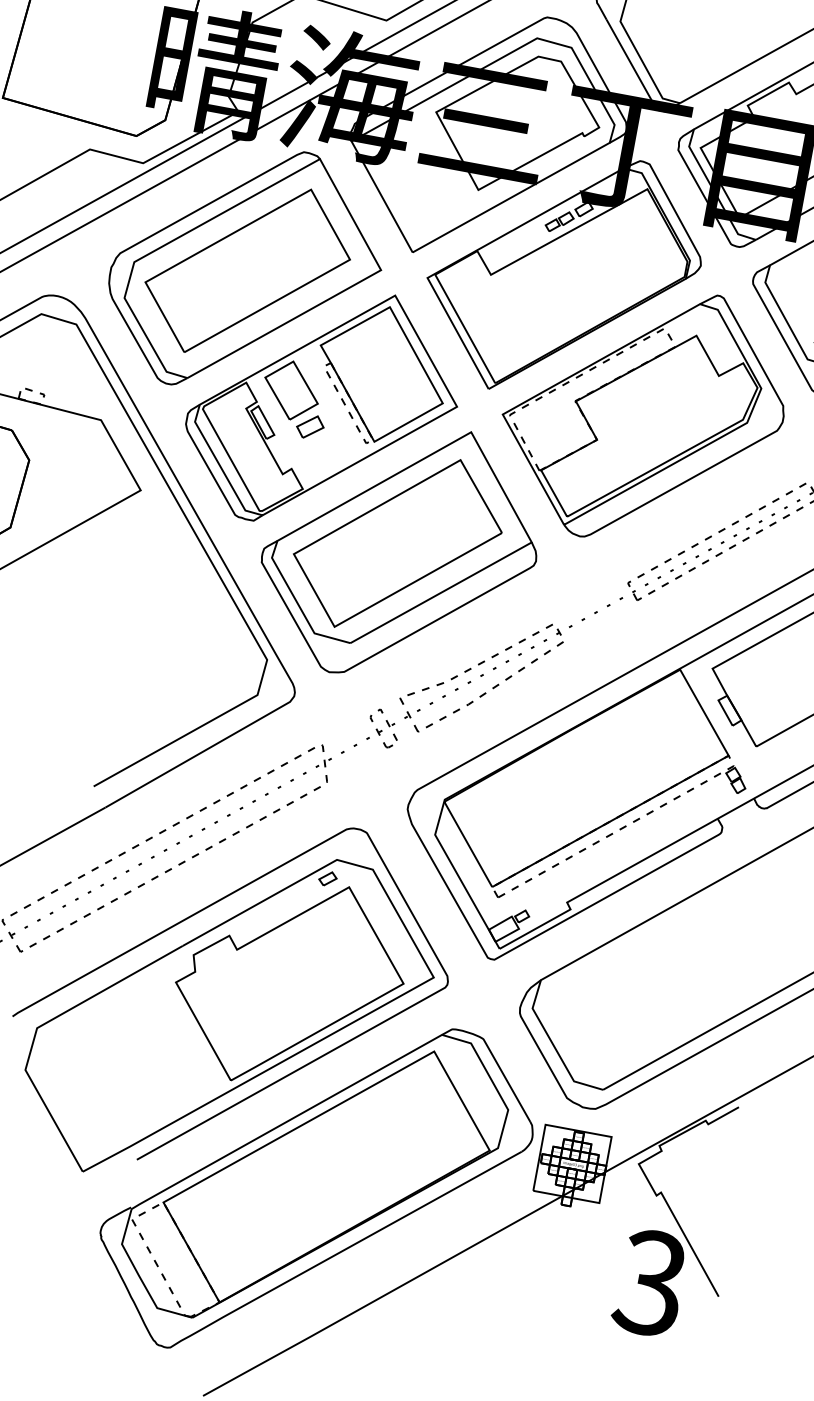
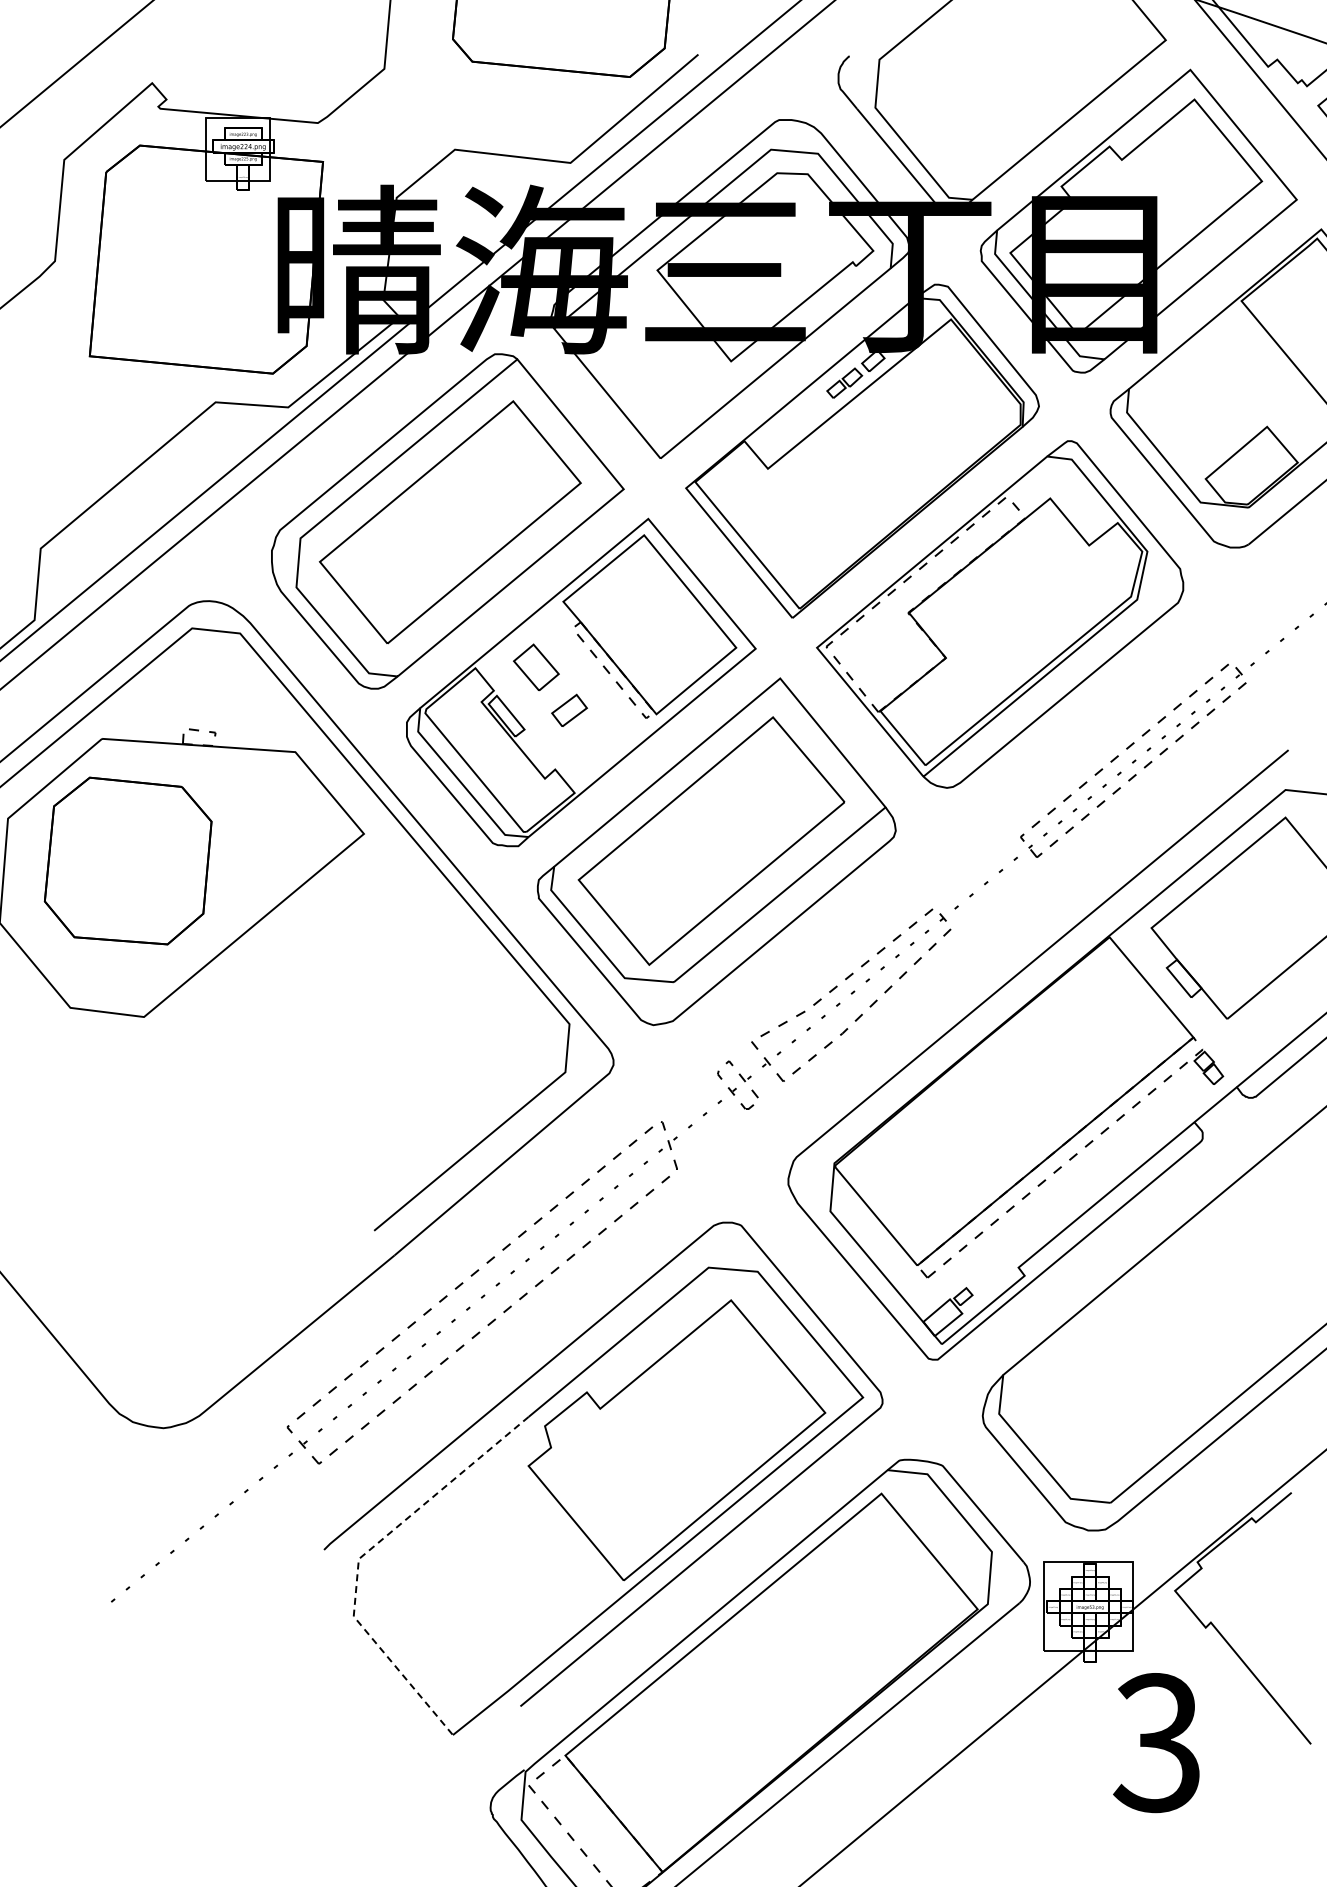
part: (291, 390) -> (536, 667), size x0.6
part: (327, 878) -> (701, 1294), removed
line: (39, 1027) -> (361, 1557), solid -> dashed
text: (650, 1283) -> (1156, 1743), moved

